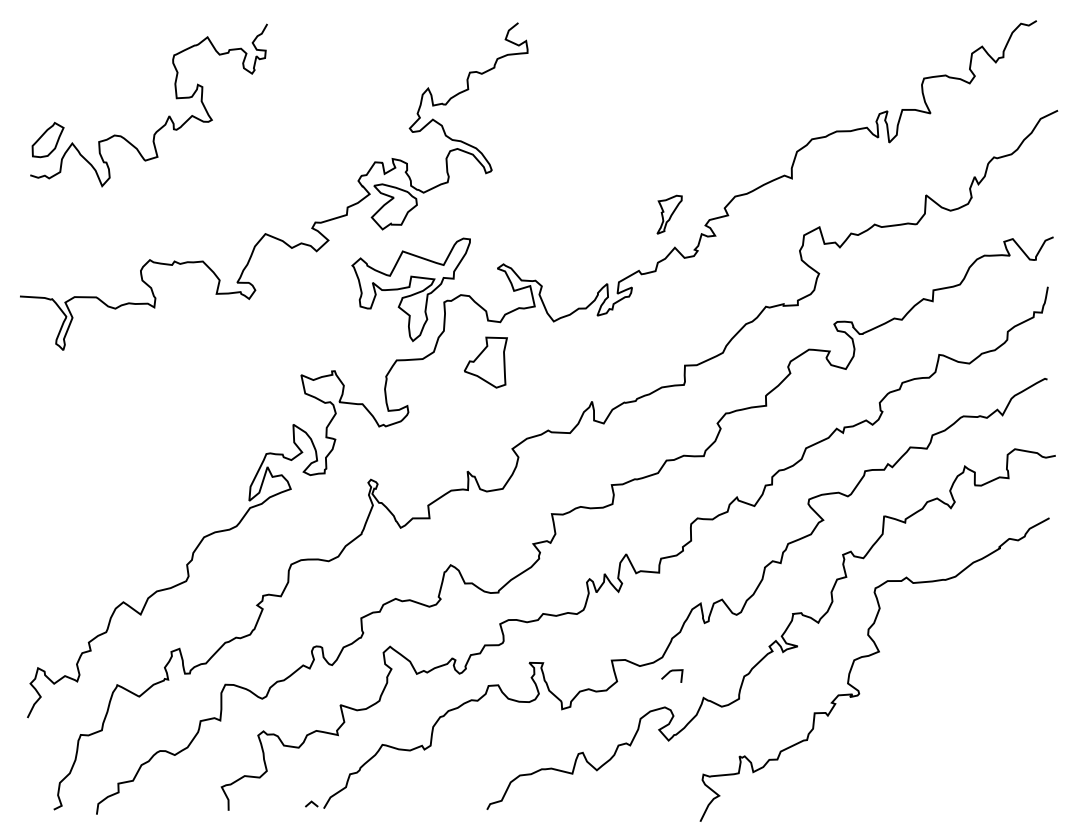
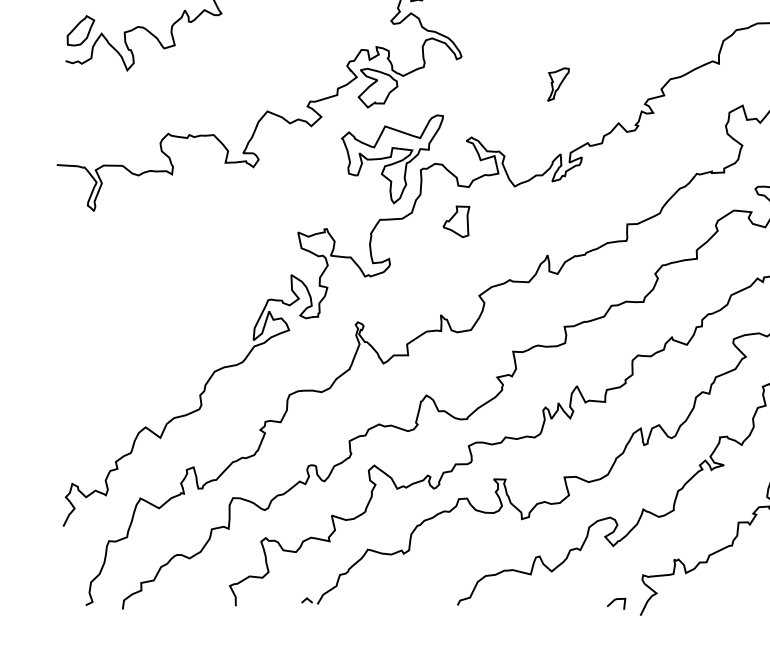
part: (669, 214) -> (558, 84), moved
part: (485, 362) -> (456, 221), size x0.71
line: (670, 672) -> (614, 600), moved

